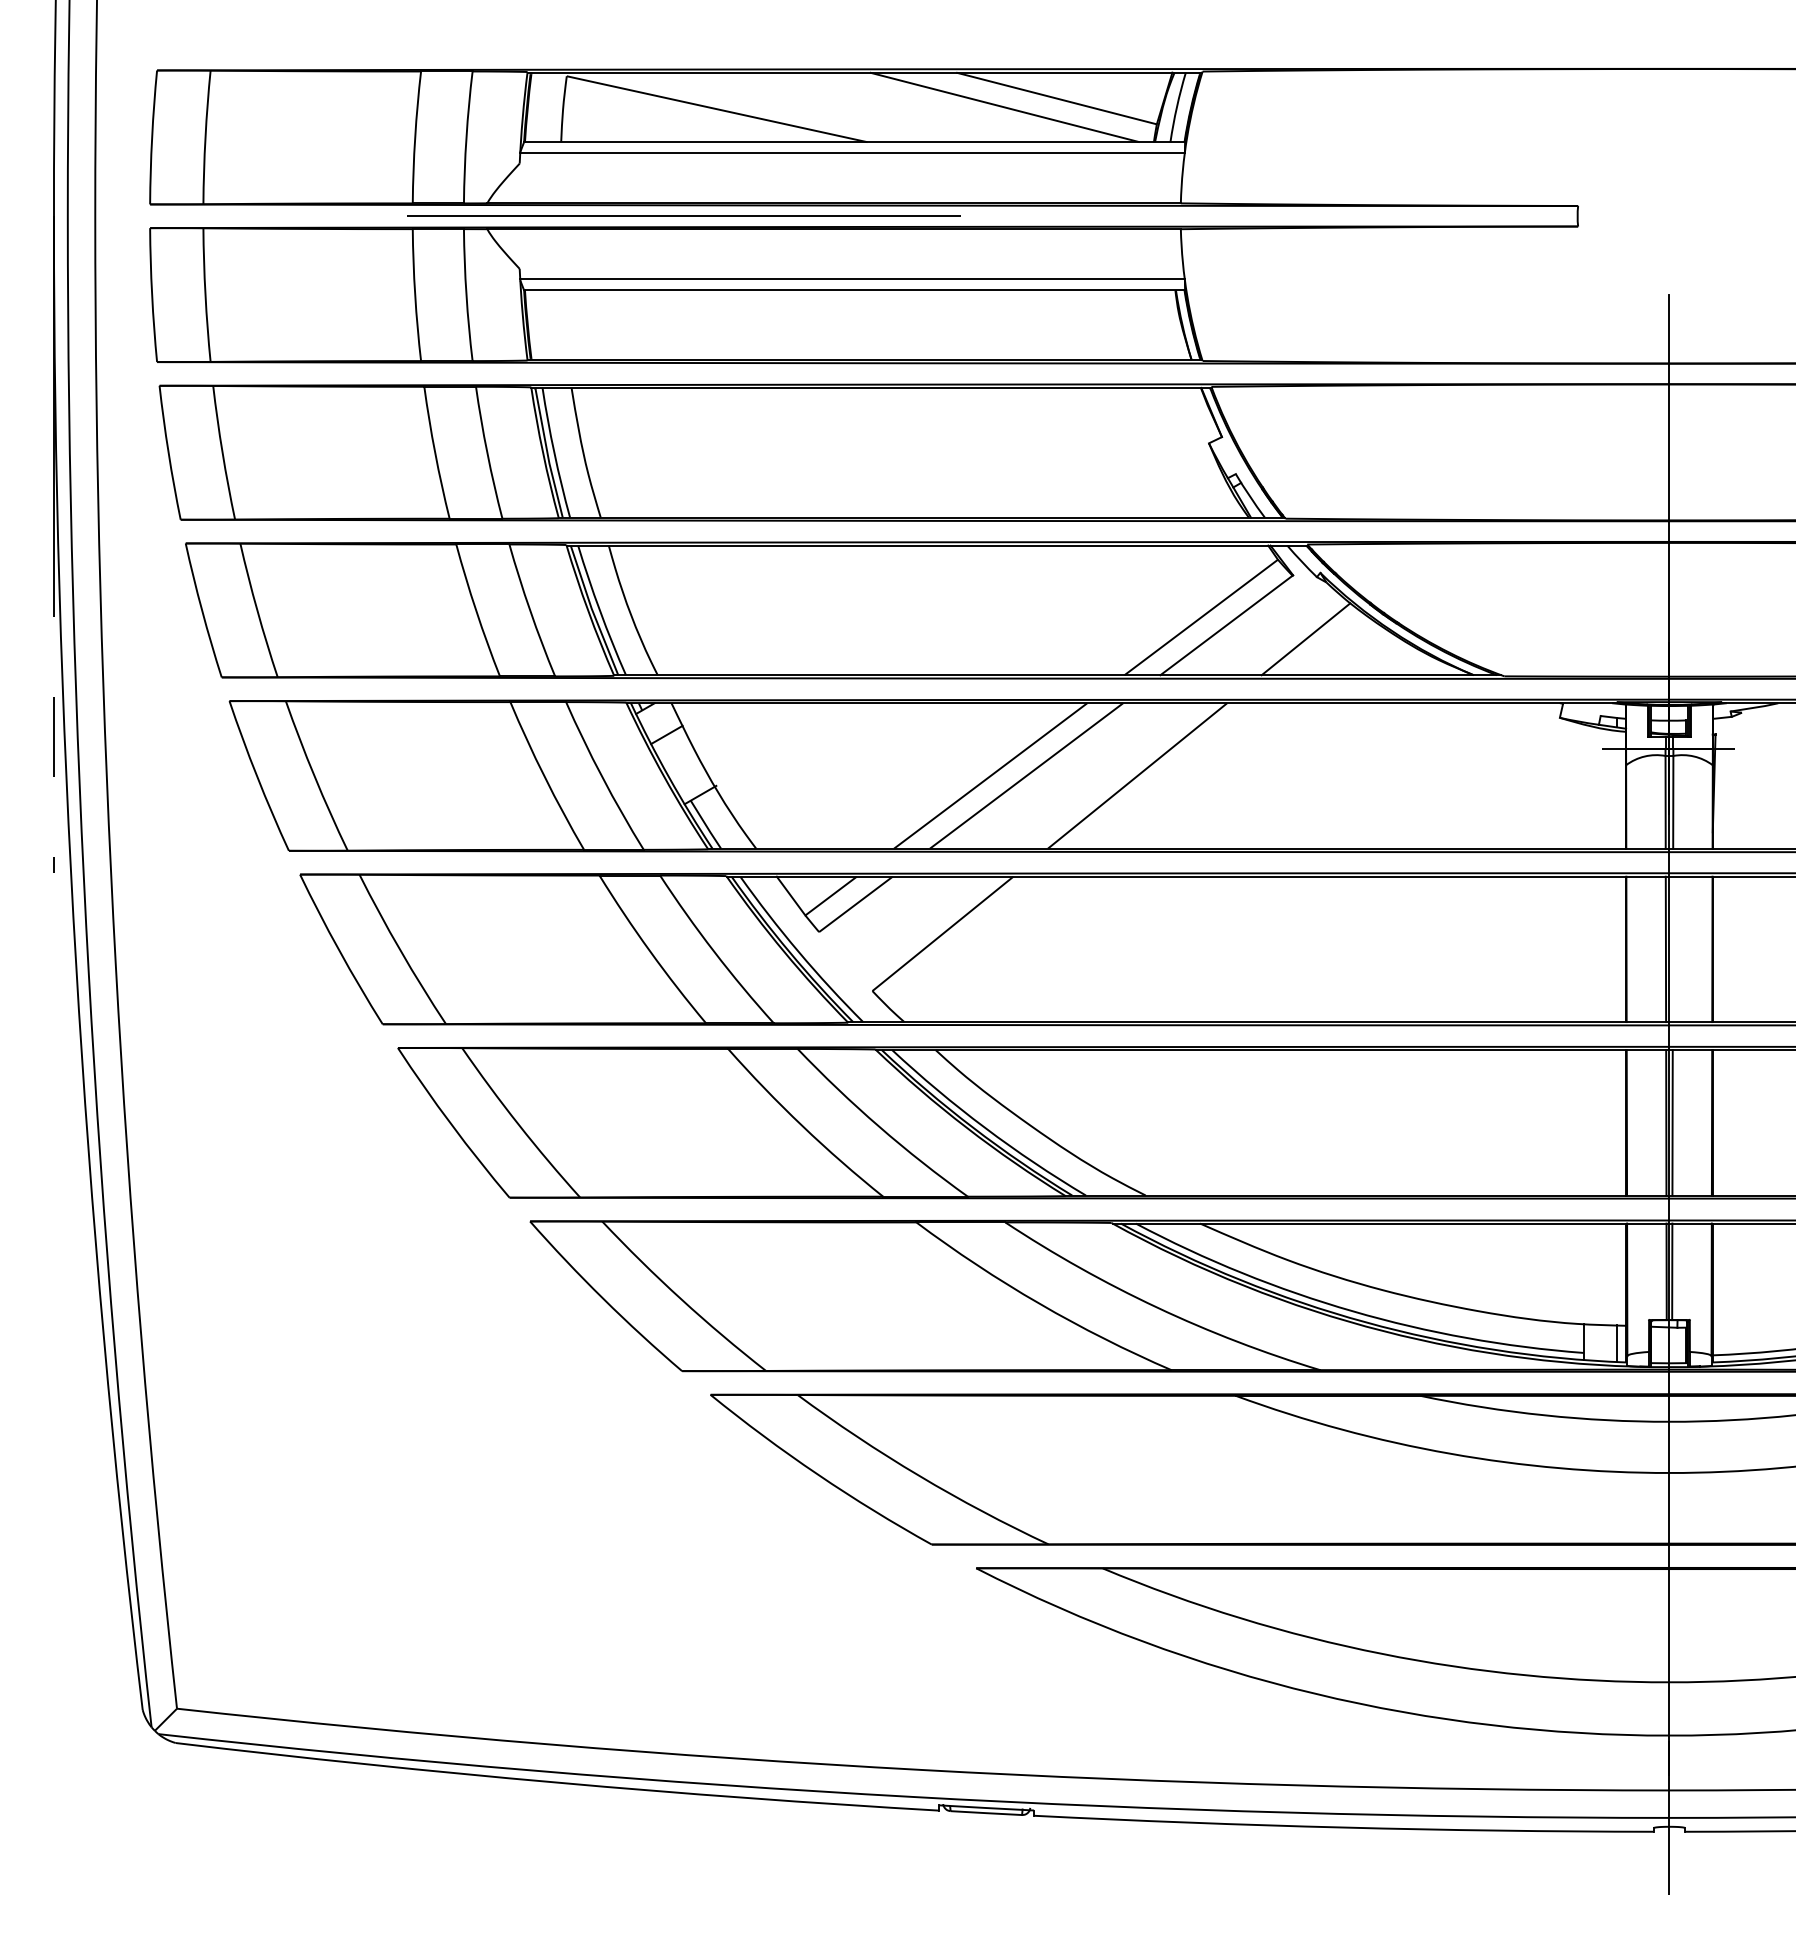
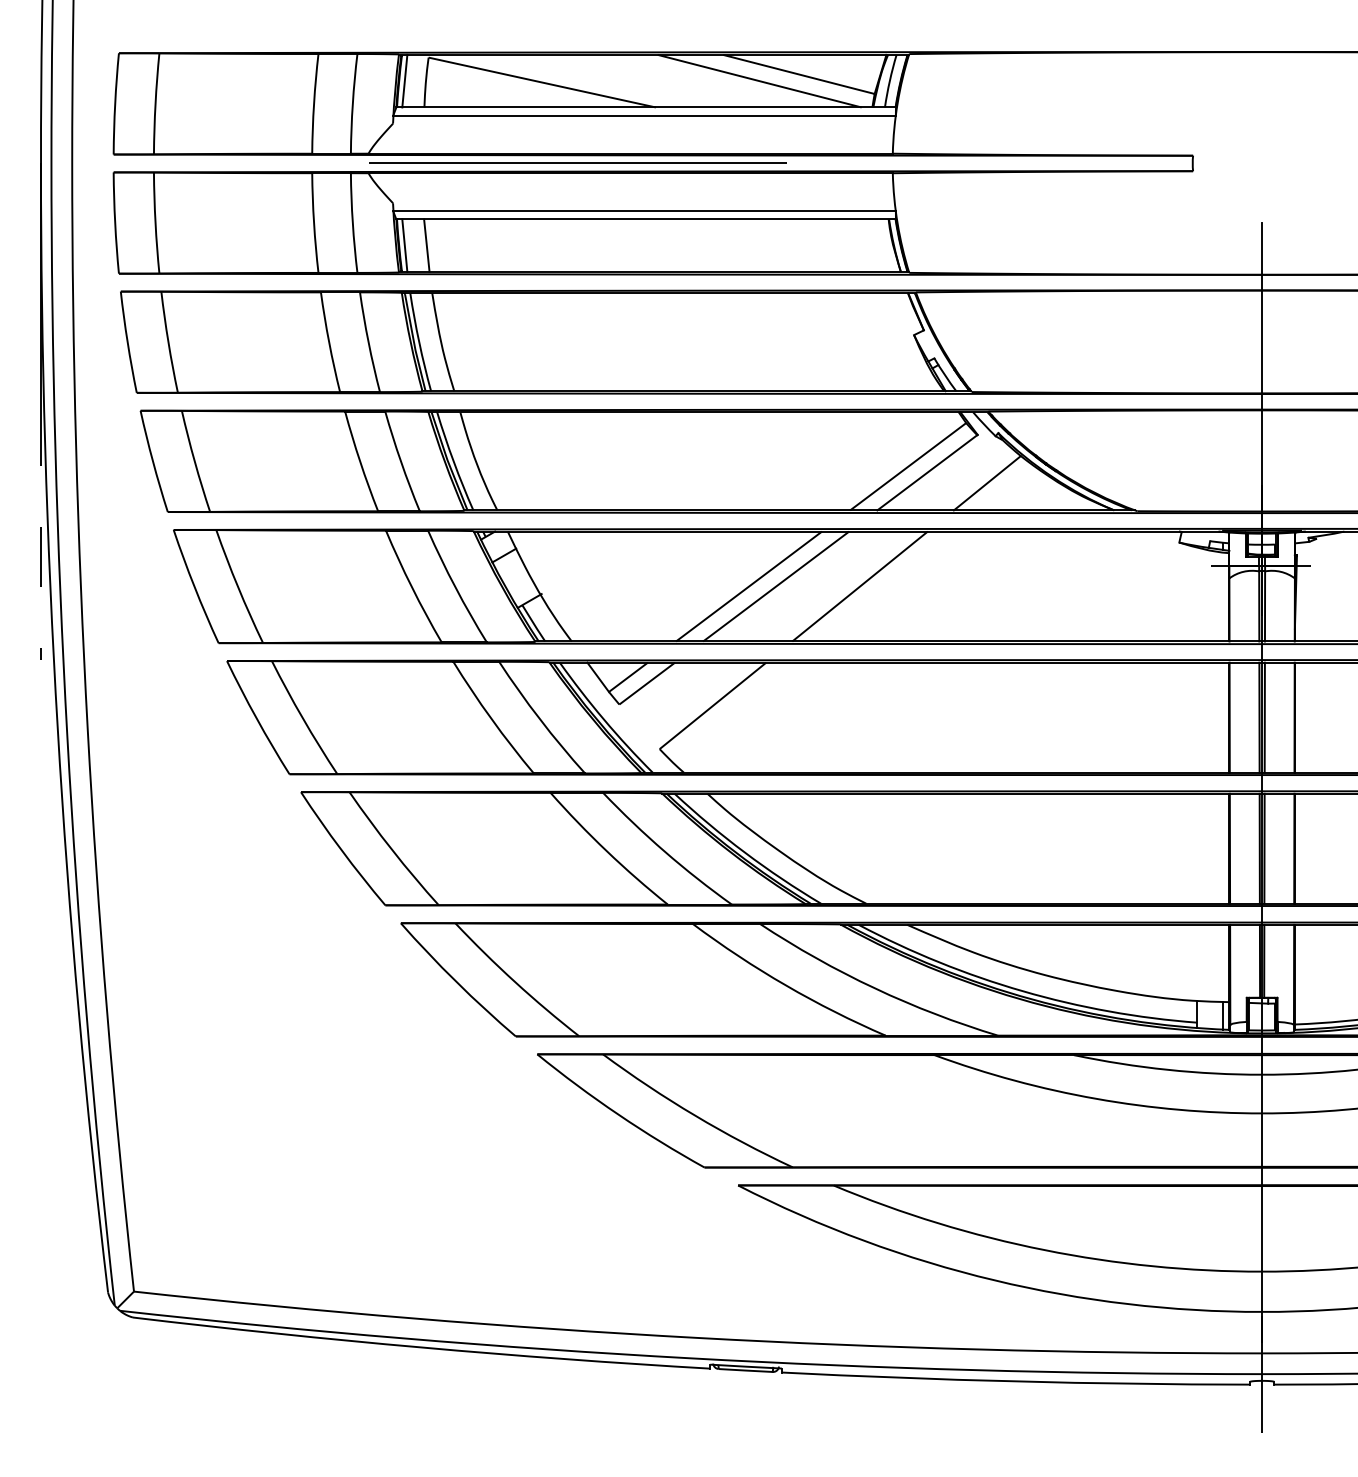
line: (534, 107) -> (404, 81), added
line: (683, 215) -> (577, 162), moved
line: (534, 324) -> (404, 245), added
line: (564, 324) -> (426, 245), added
line: (1672, 949) -> (1264, 717), added

